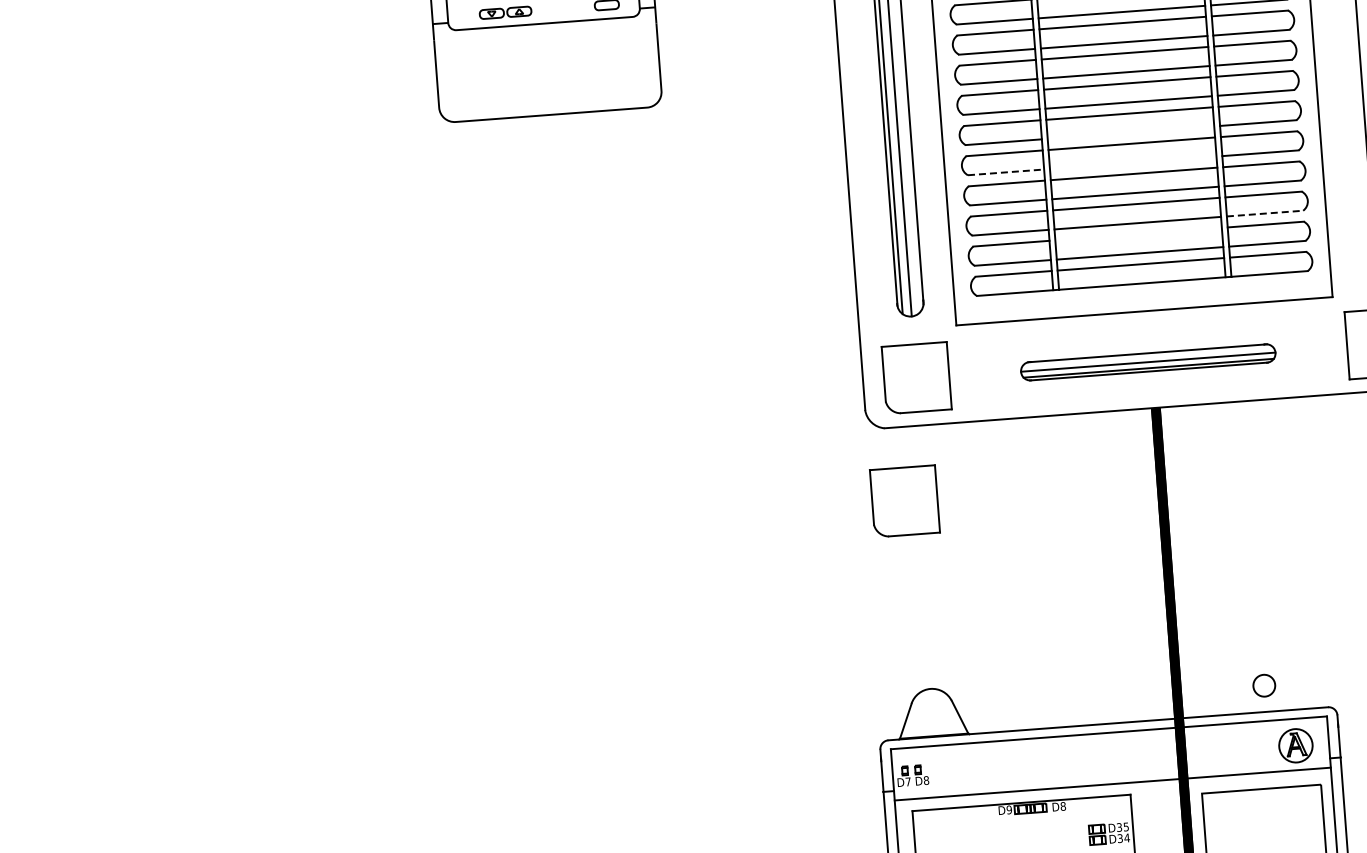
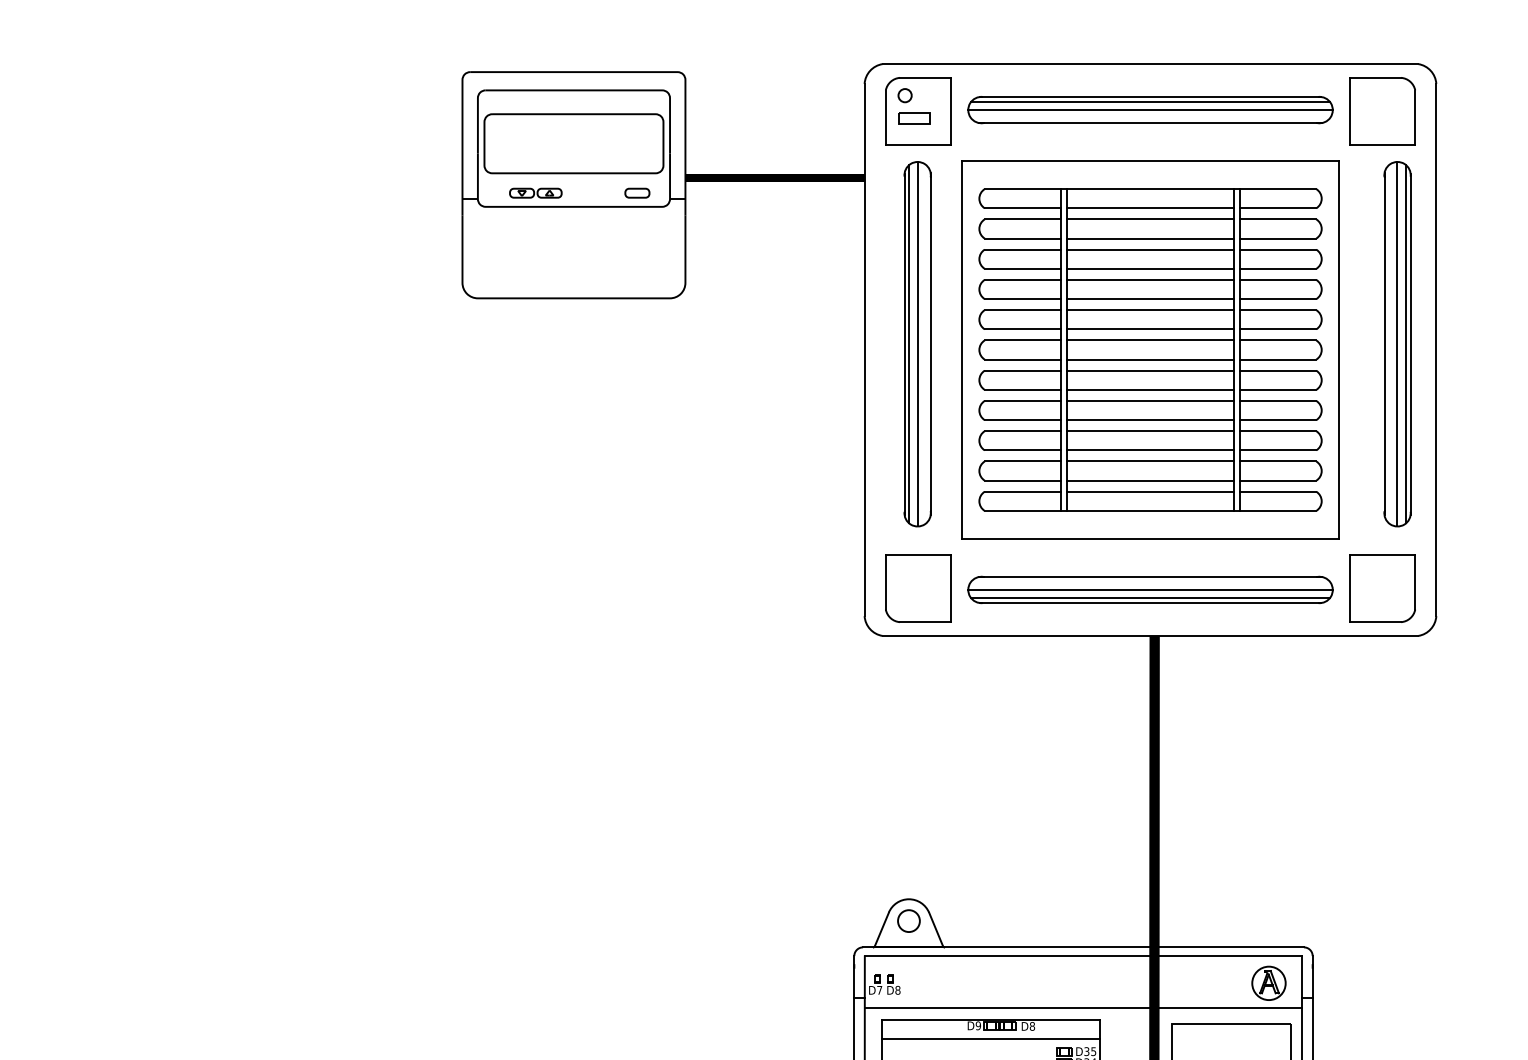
line: (1130, 132) -> (1149, 359), added
line: (1132, 162) -> (1149, 389), added
line: (1006, 171) -> (1023, 389), dashed -> solid
line: (1265, 213) -> (1278, 450), dashed -> solid
line: (1137, 234) -> (1149, 461), added
part: (1148, 361) -> (1150, 589), size x1.43
part: (905, 501) -> (897, 710), removed
circle: (1263, 685) -> (908, 920), moved
line: (1022, 822) -> (990, 1039), added

